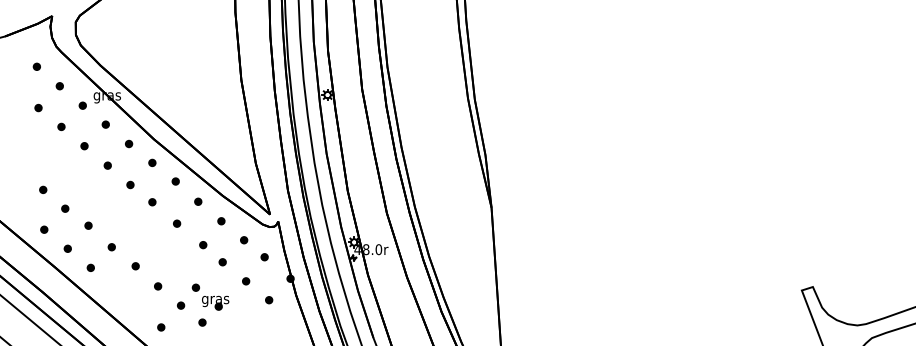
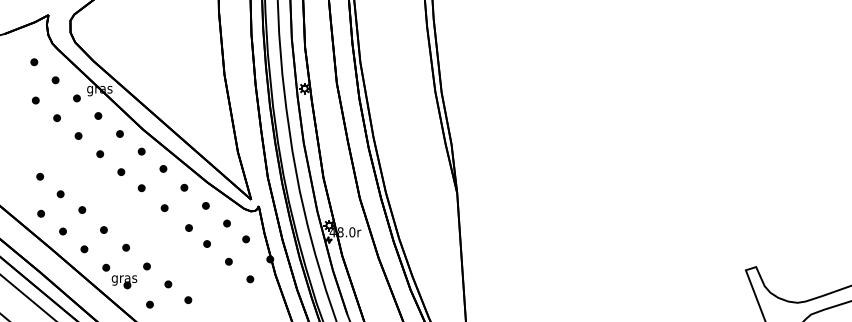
part: (210, 297) -> (119, 276), moved

